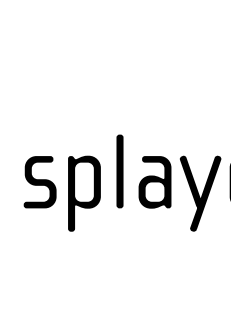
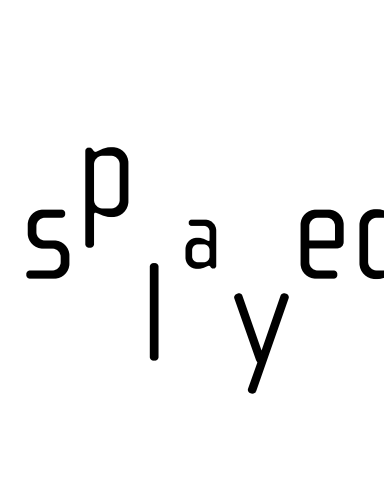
part: (119, 171) -> (153, 311), moved
part: (154, 181) -> (200, 243), size x0.7
part: (84, 193) -> (106, 197), moved
part: (200, 193) -> (261, 343), moved

